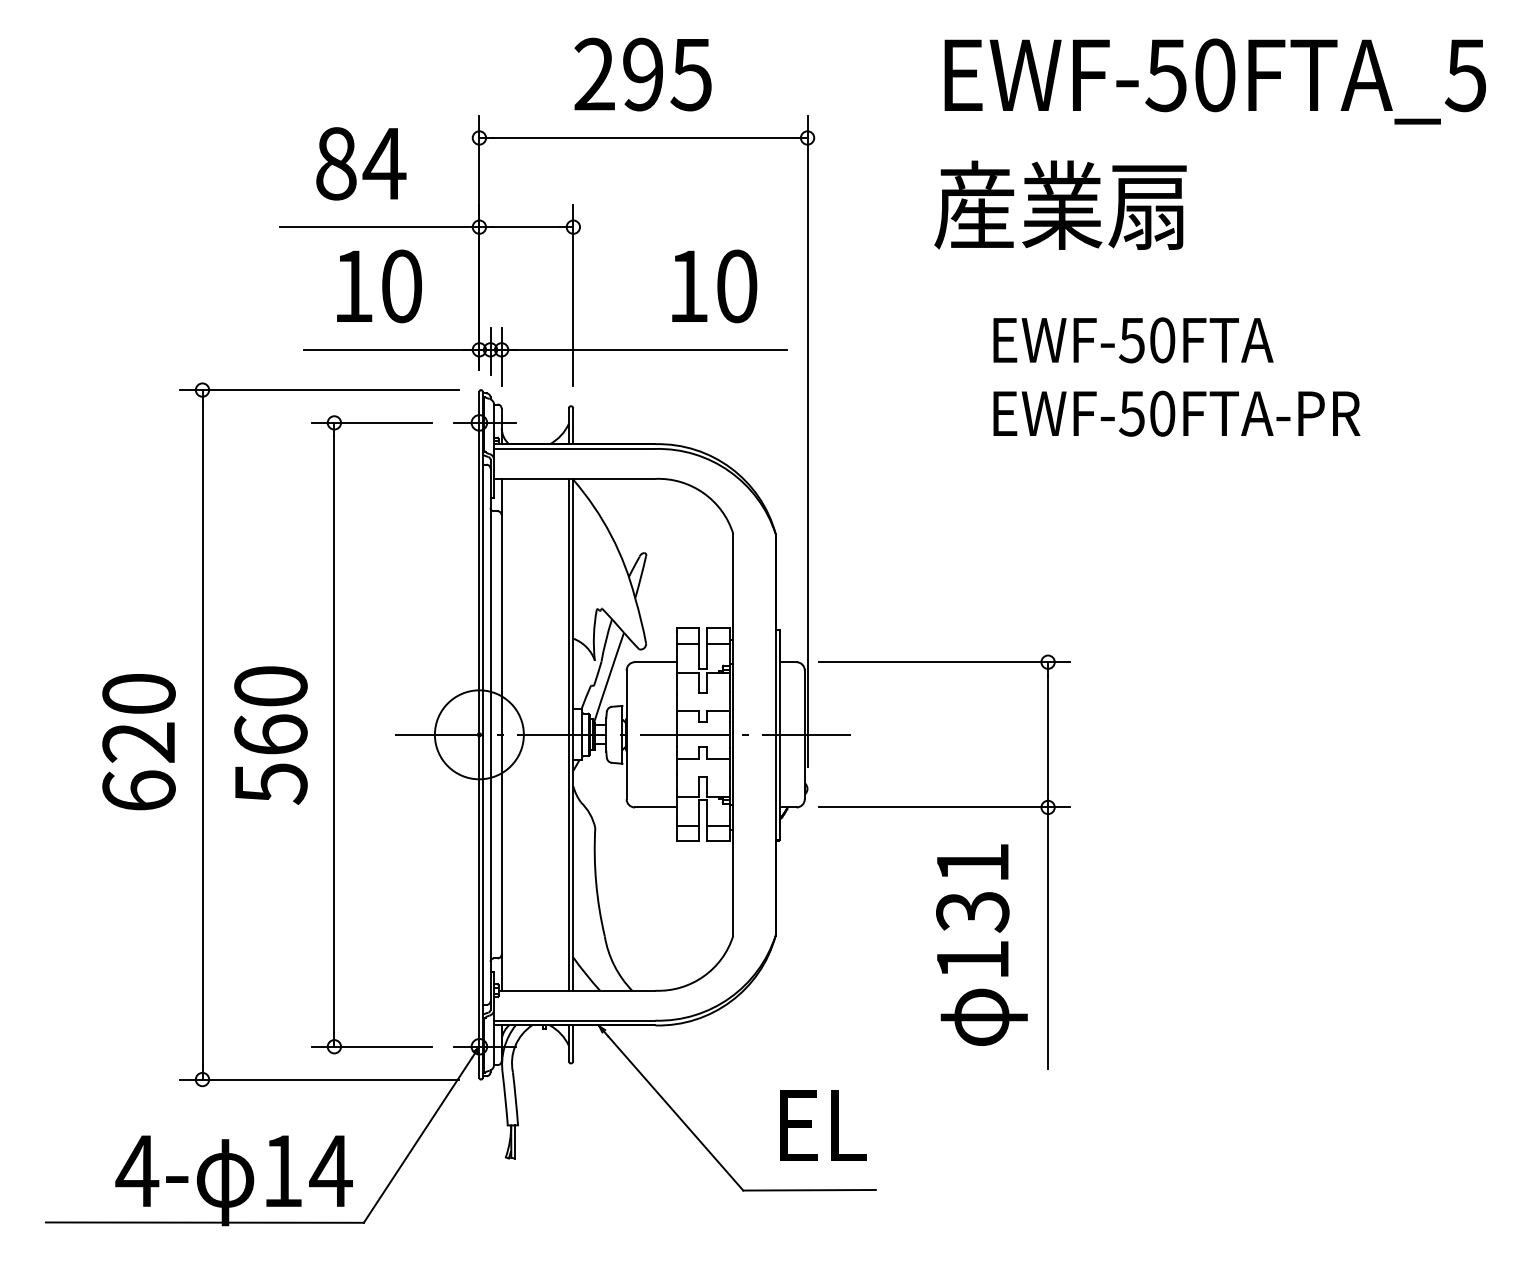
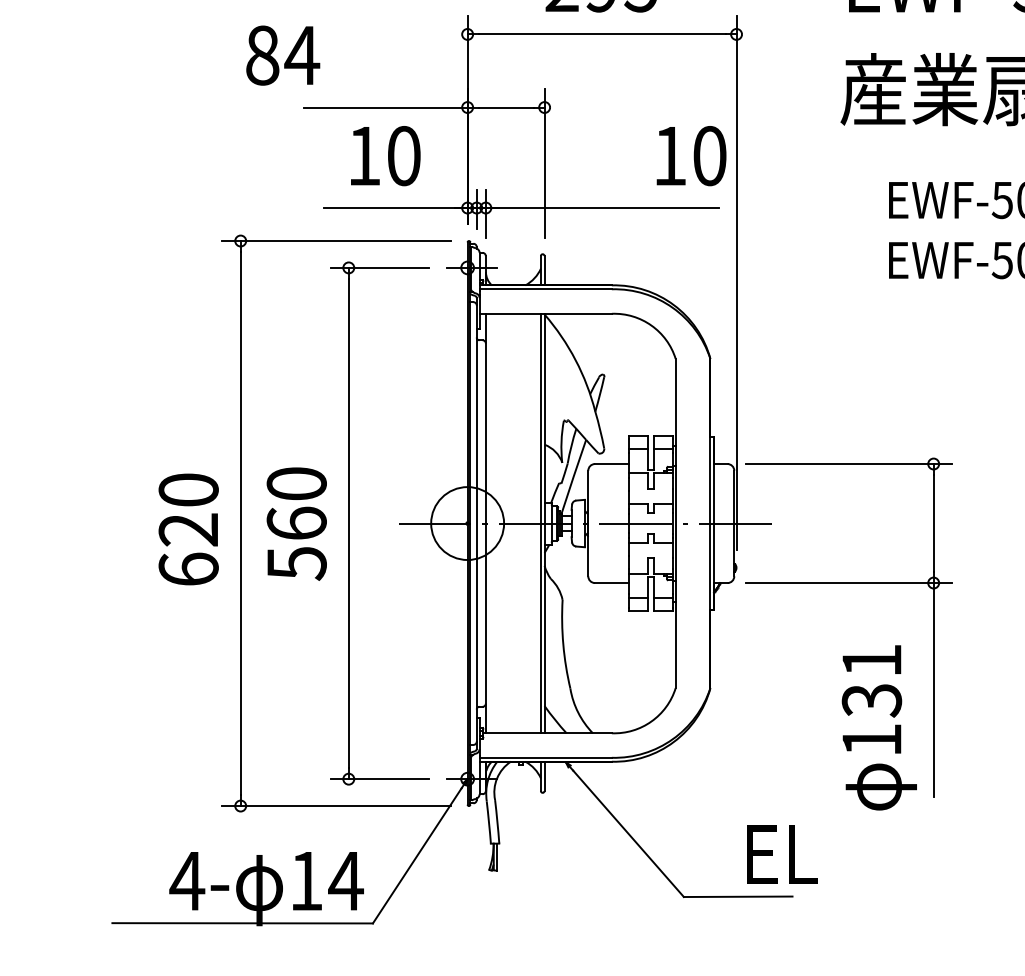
text: (361, 163) -> (283, 55), moved
text: (714, 286) -> (691, 156), moved
text: (981, 944) -> (879, 727), moved
text: (823, 1125) -> (782, 854), moved

